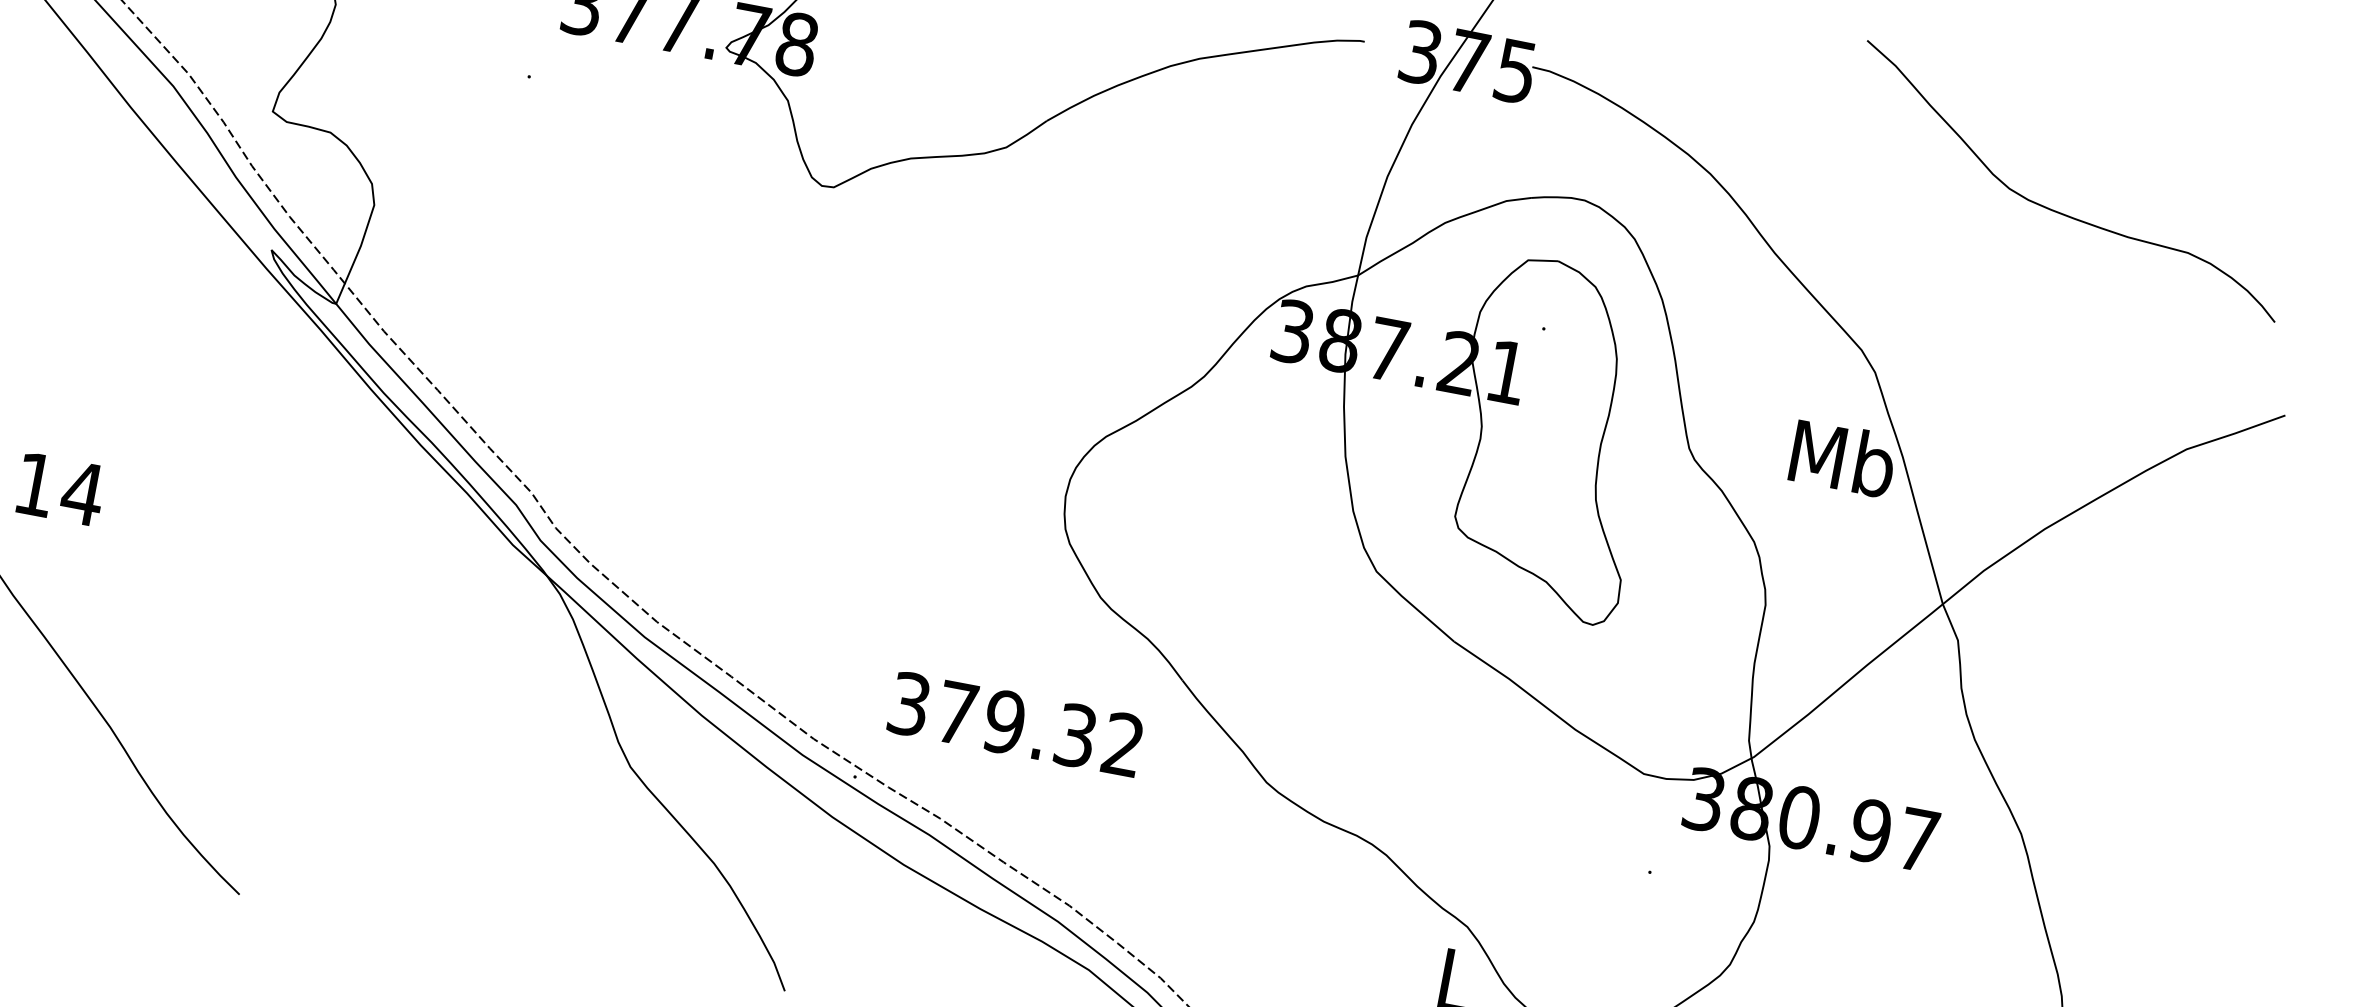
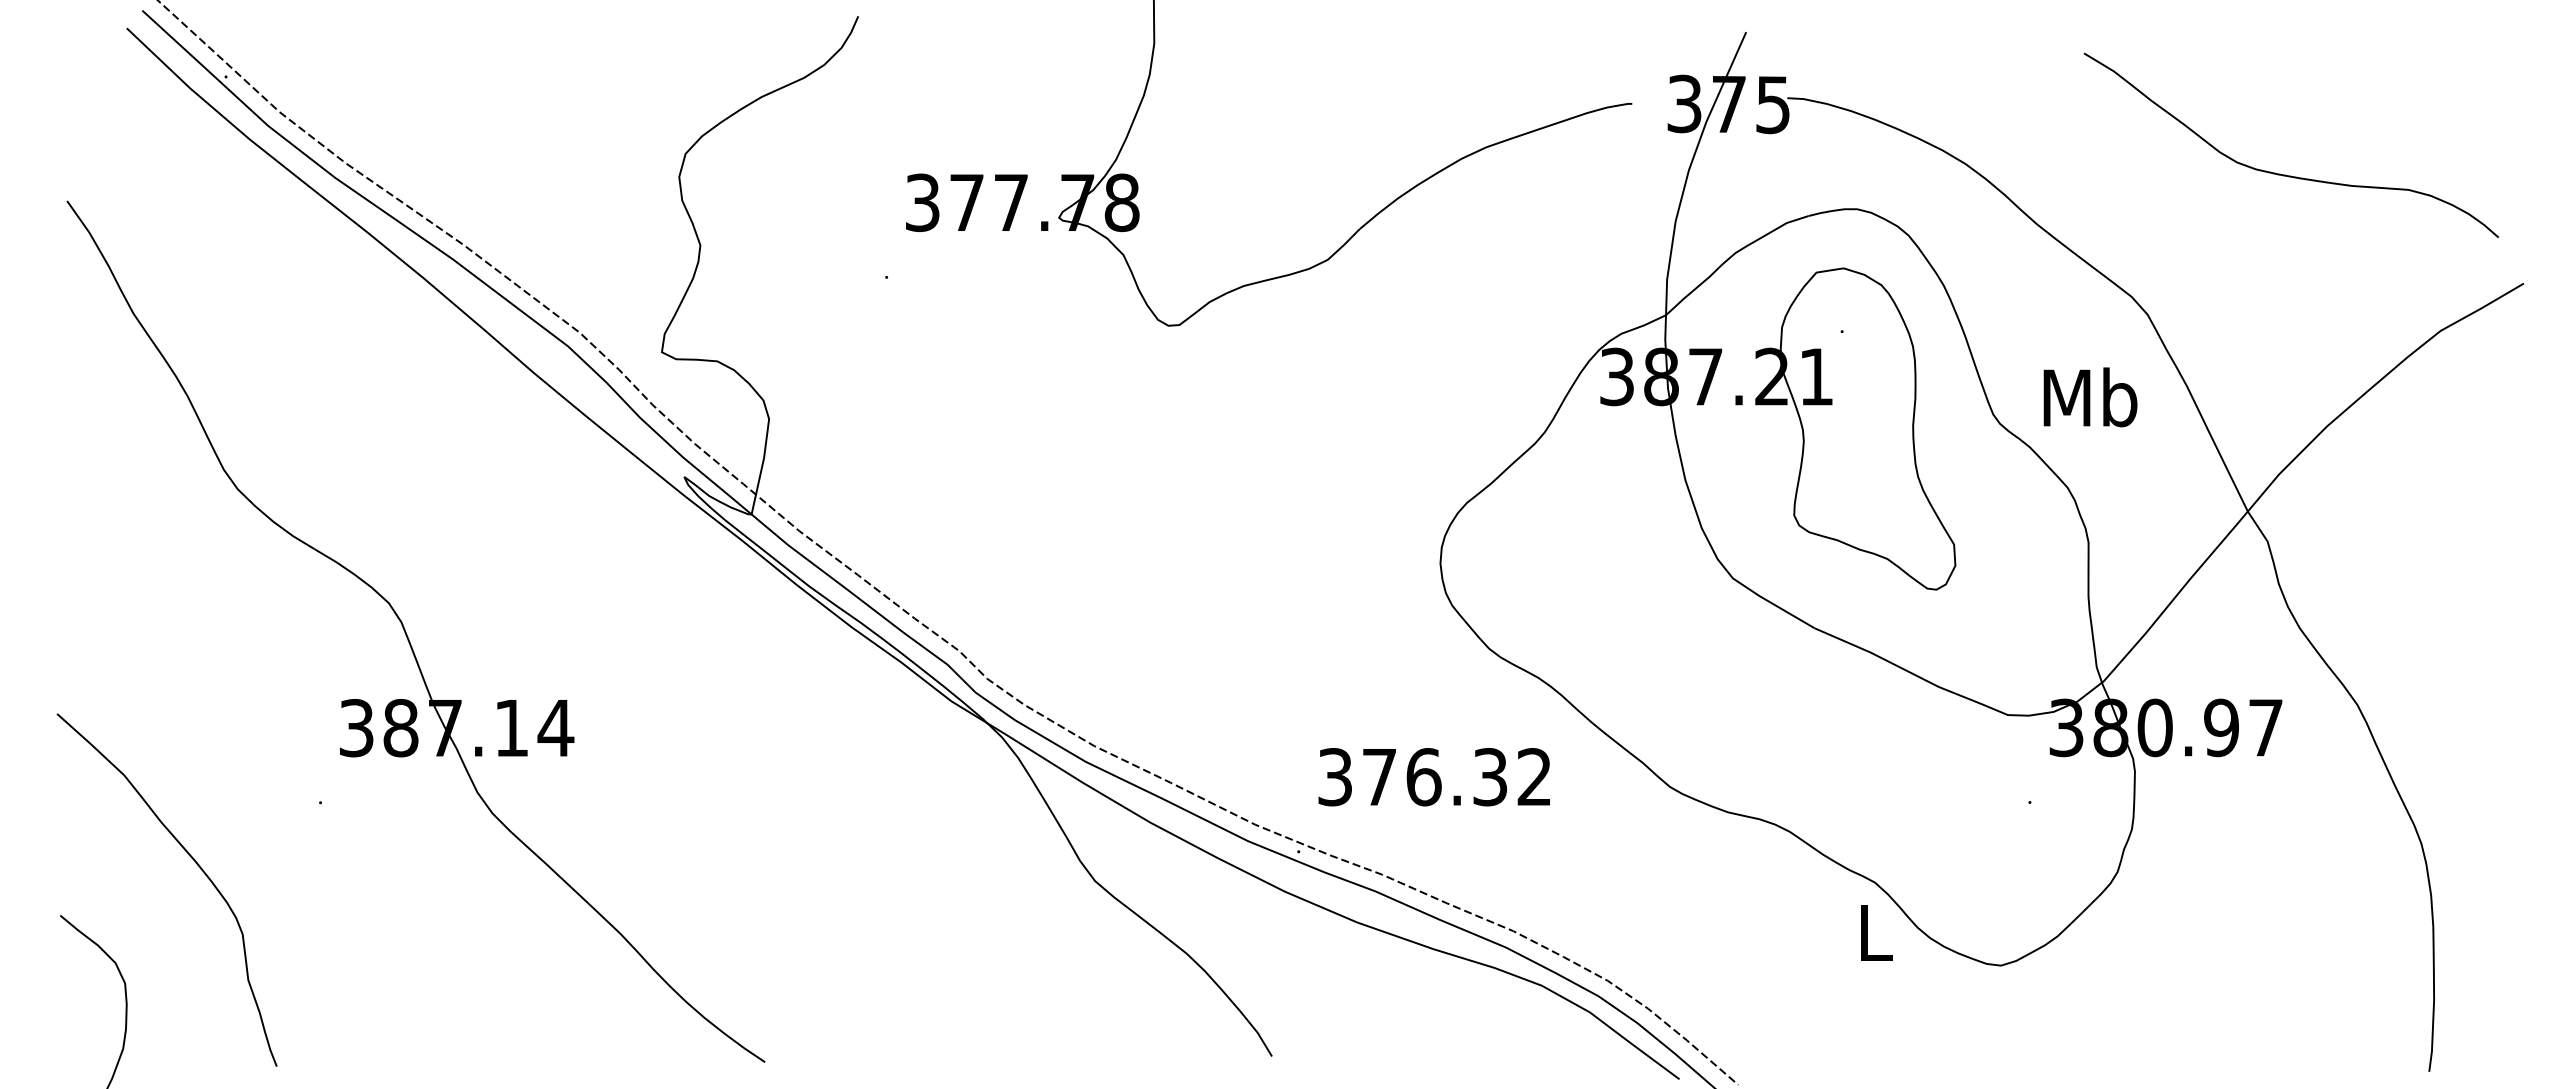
curve: (2058, 211) -> (2285, 174), moved
text: (1843, 458) -> (2090, 397), moved
text: (1004, 722) -> (1423, 777), 379.32 -> 376.32

